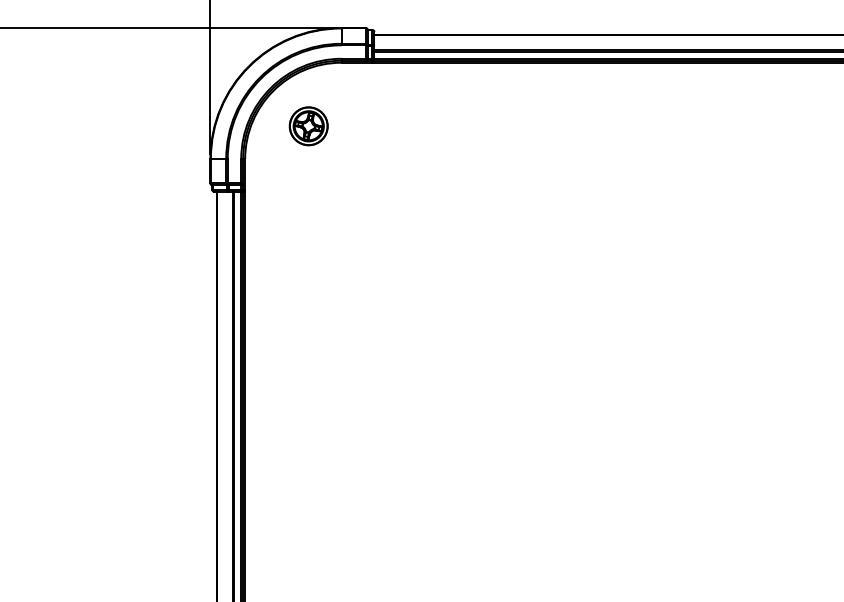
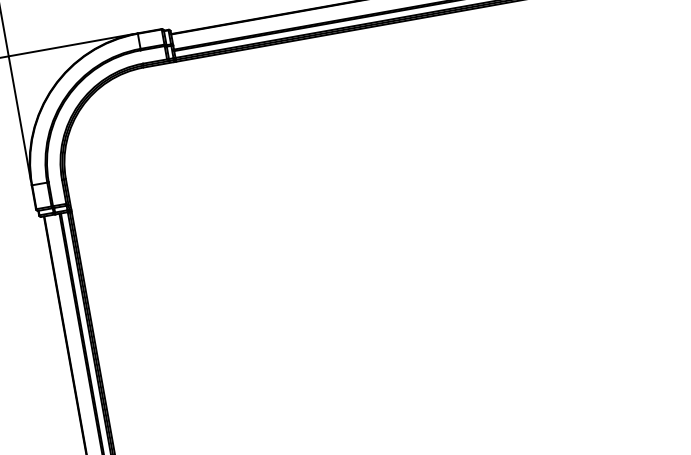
part: (308, 126) -> (122, 136), removed

